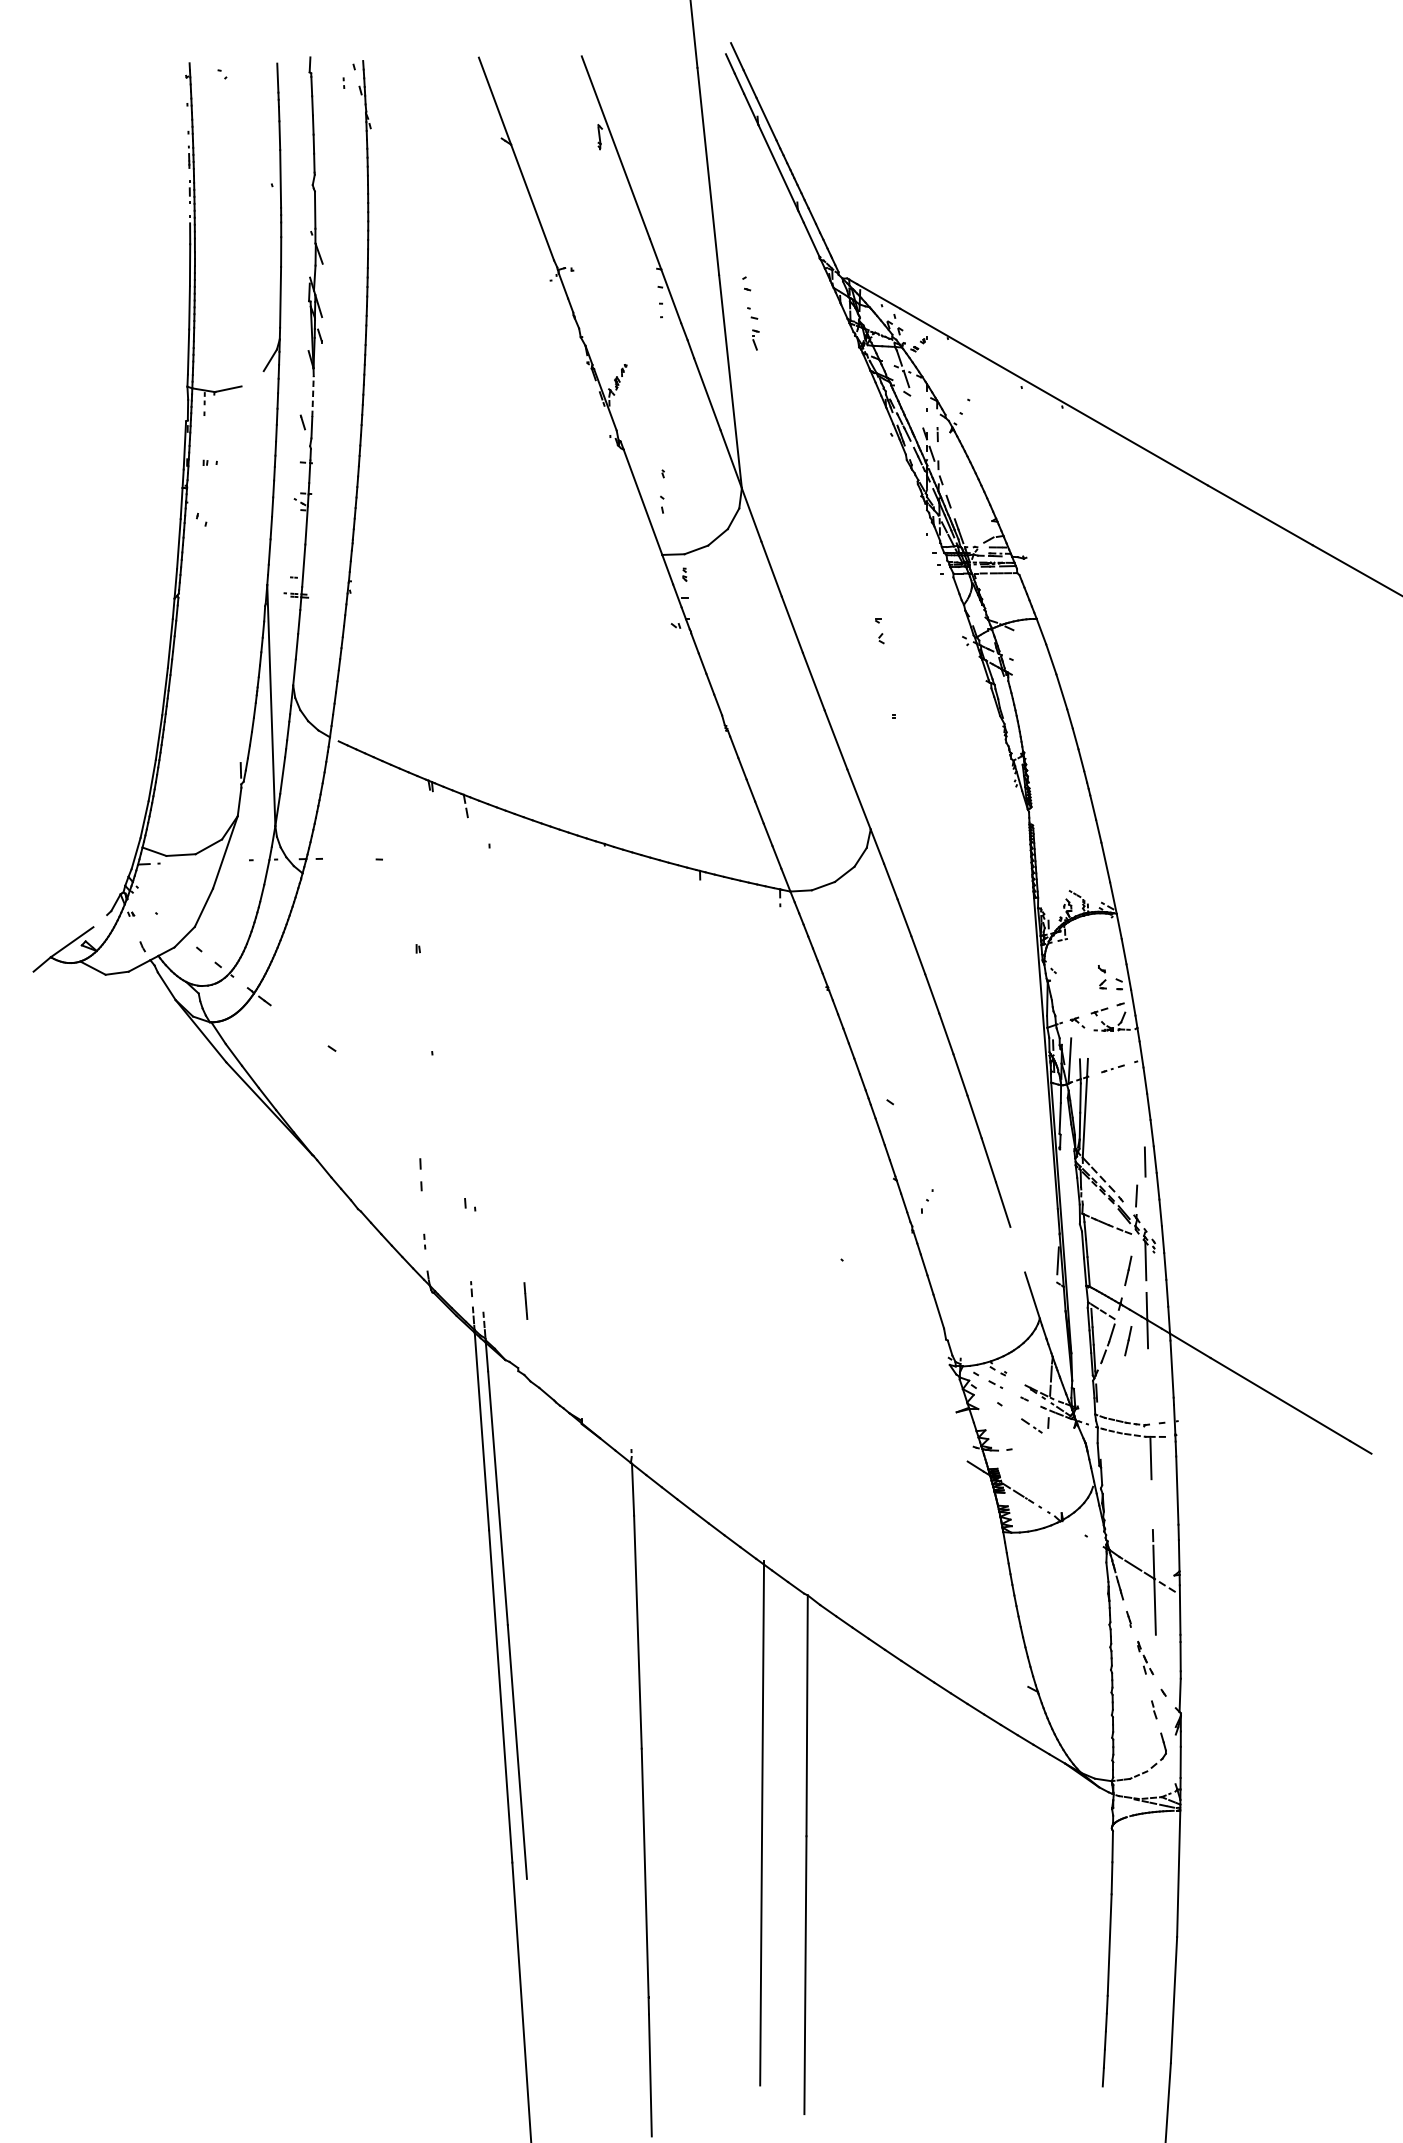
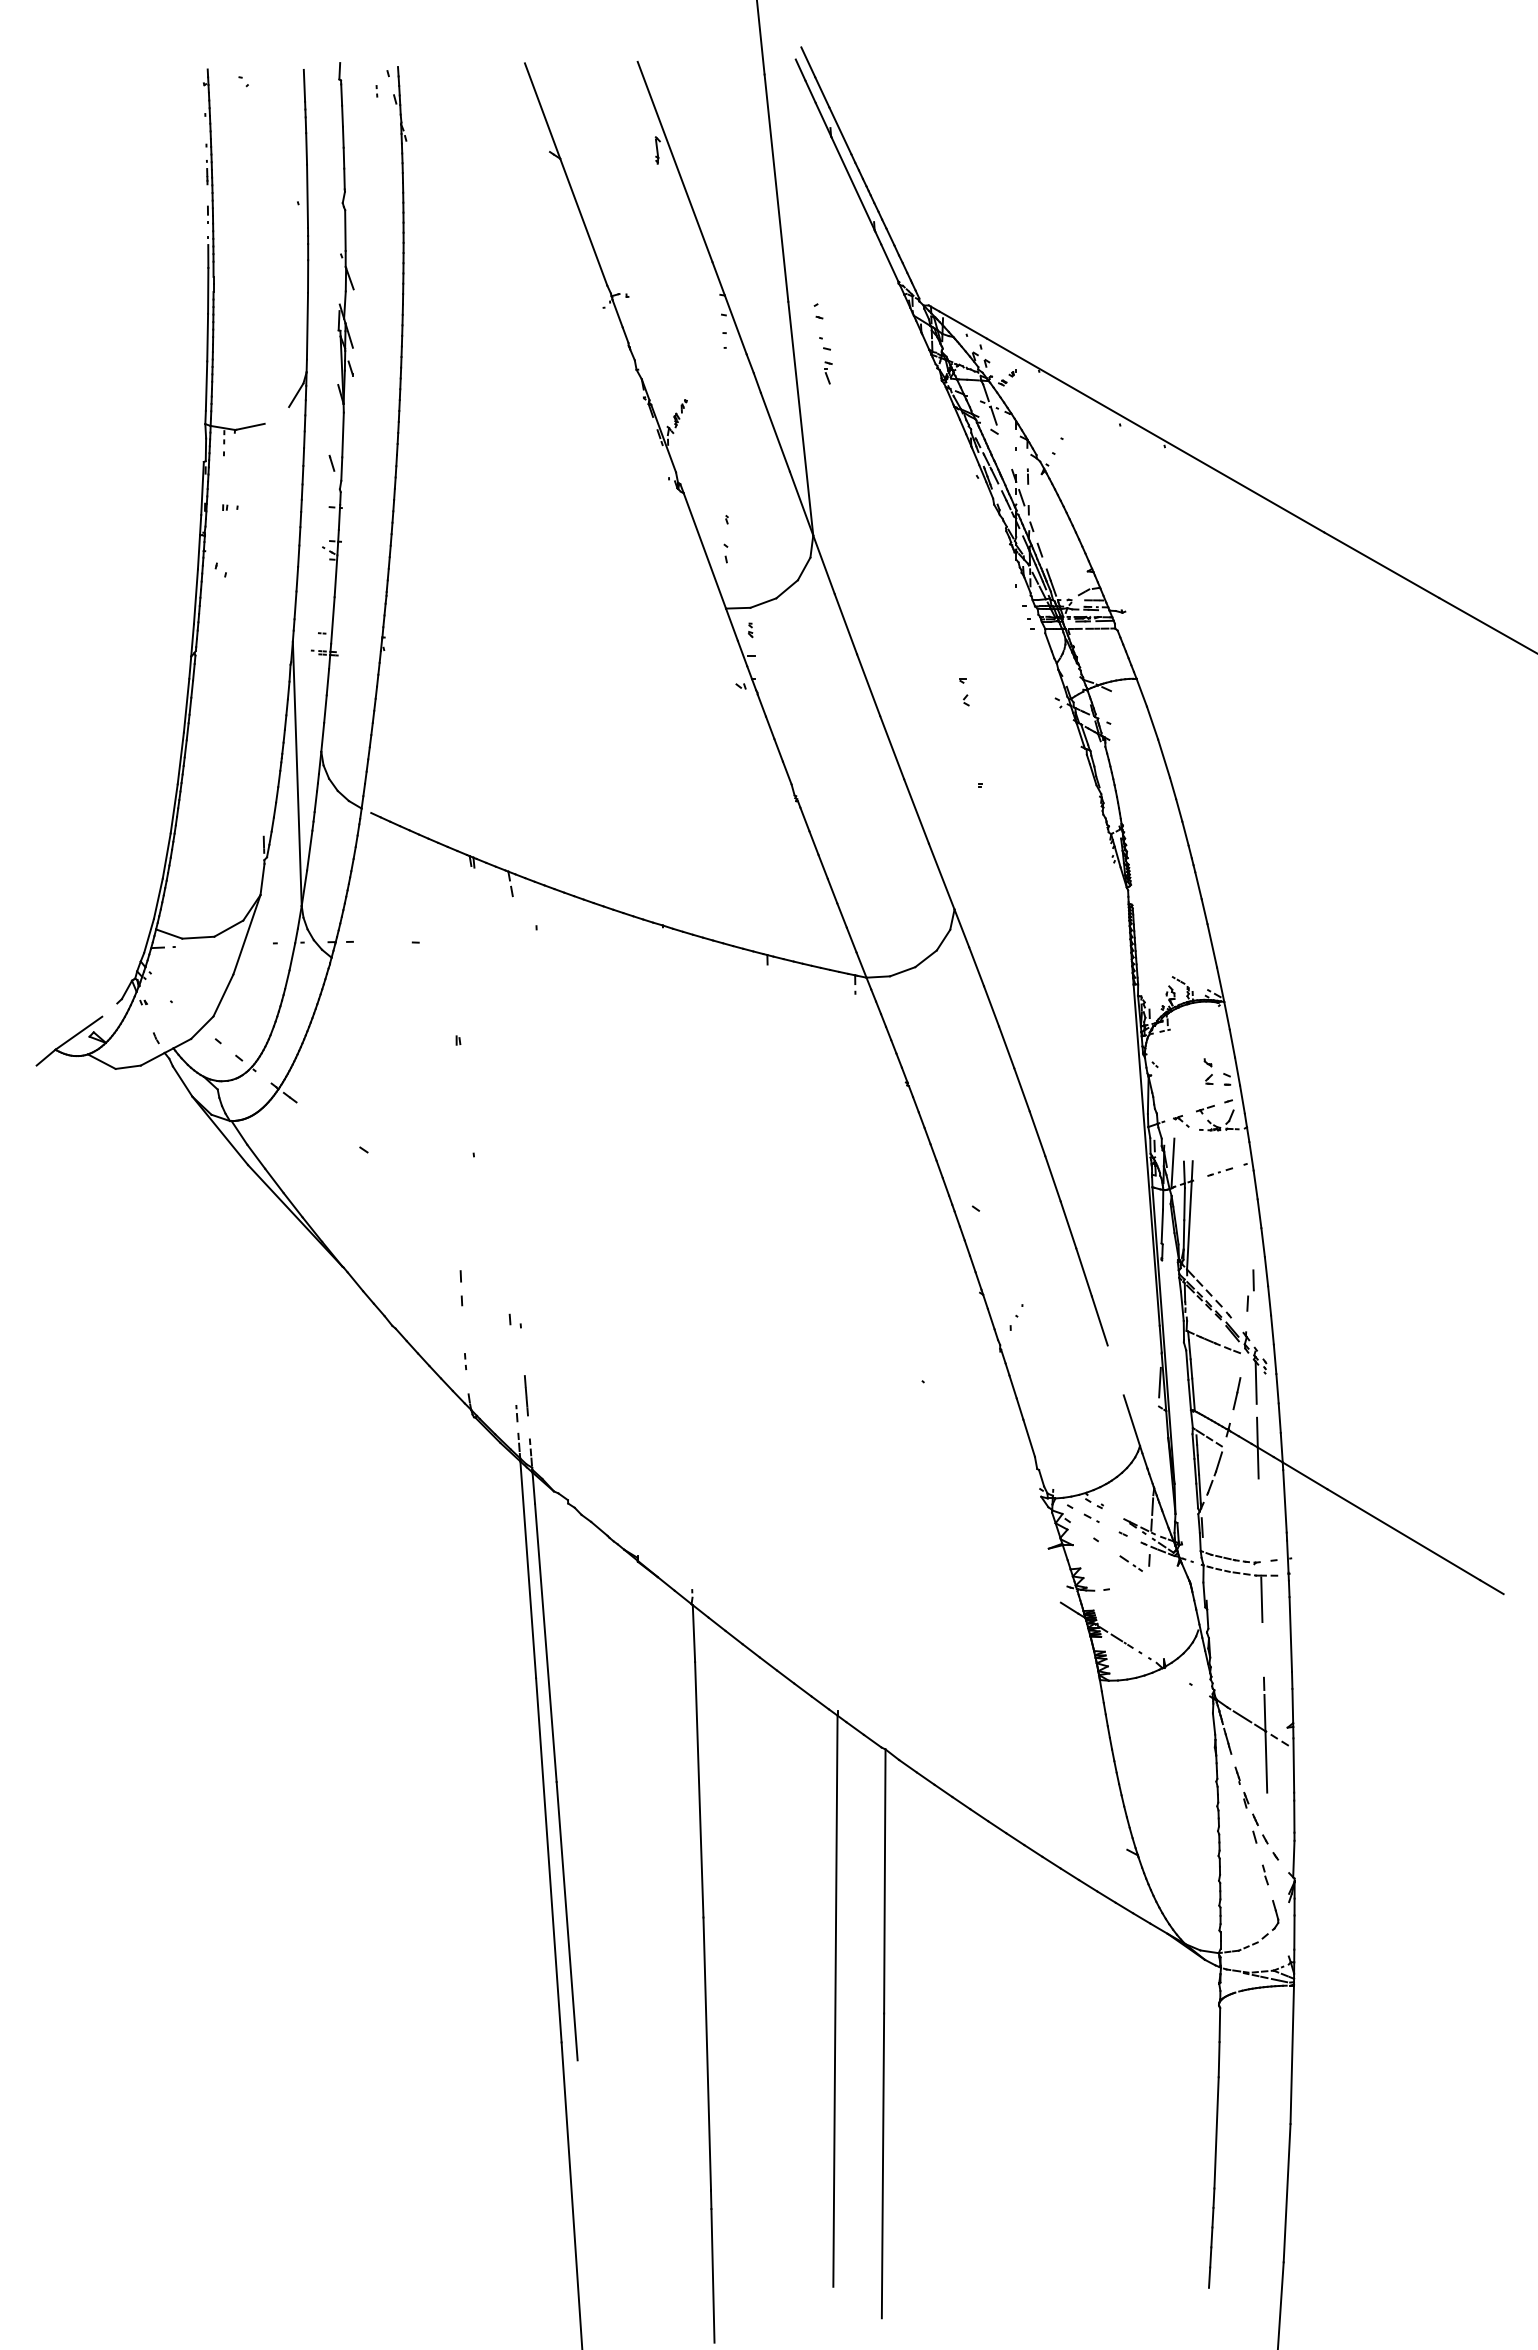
line: (313, 396) -> (343, 434), dashed -> solid
part: (1140, 1176) -> (1250, 1290), size x0.62
line: (525, 1300) -> (526, 1395), moved
line: (1127, 1340) -> (1236, 1470), removed
part: (1145, 1657) -> (1255, 1817), size x1.43

